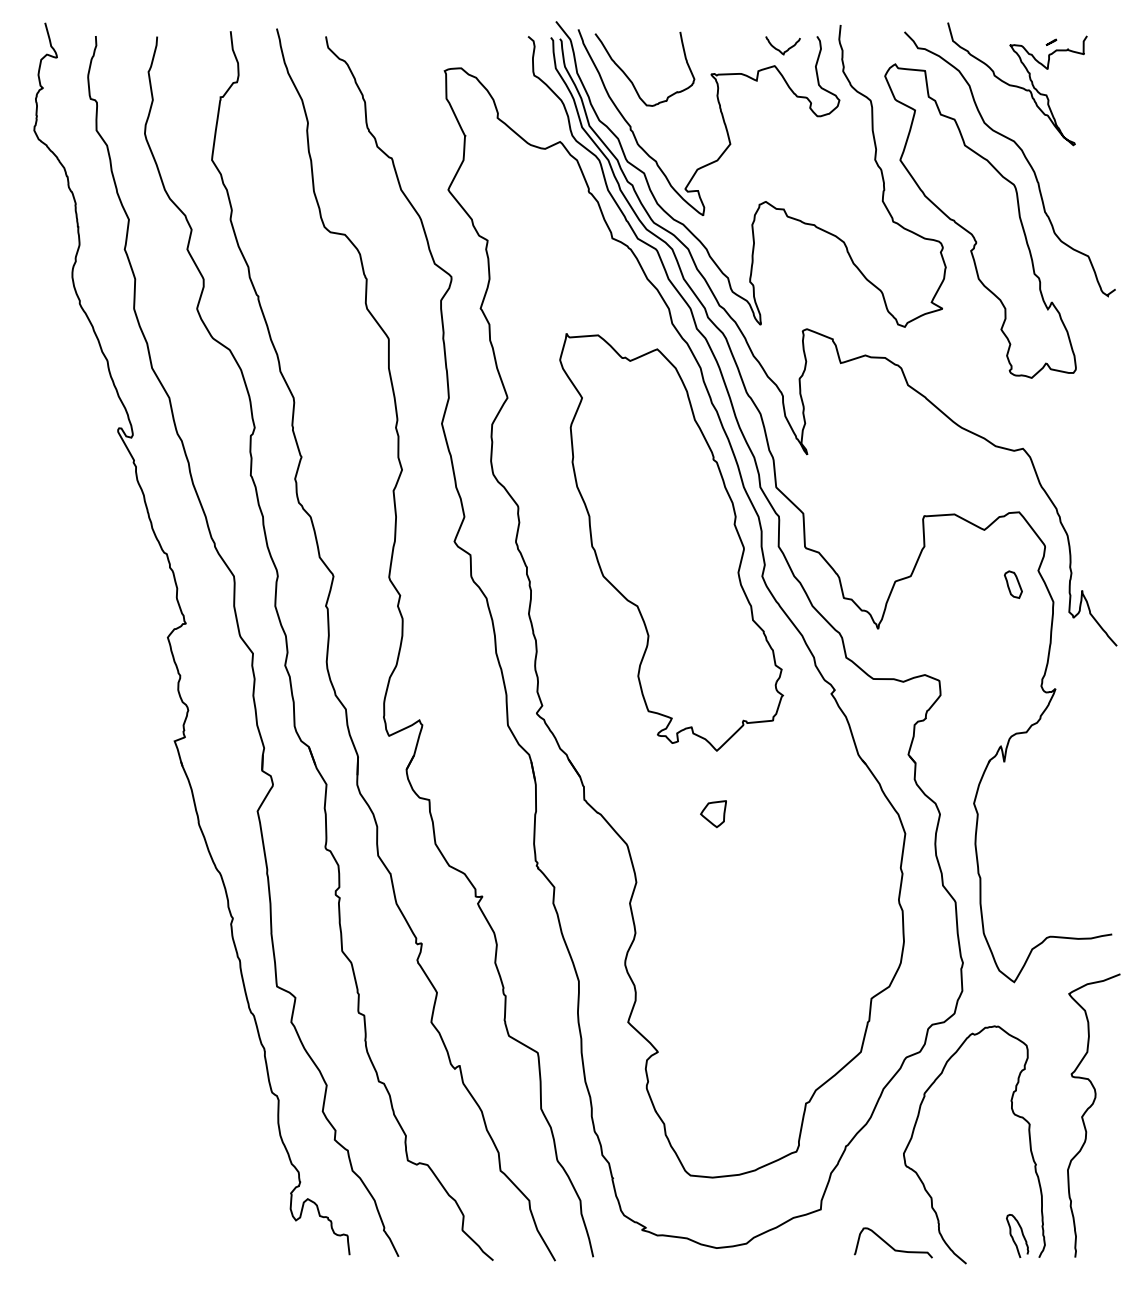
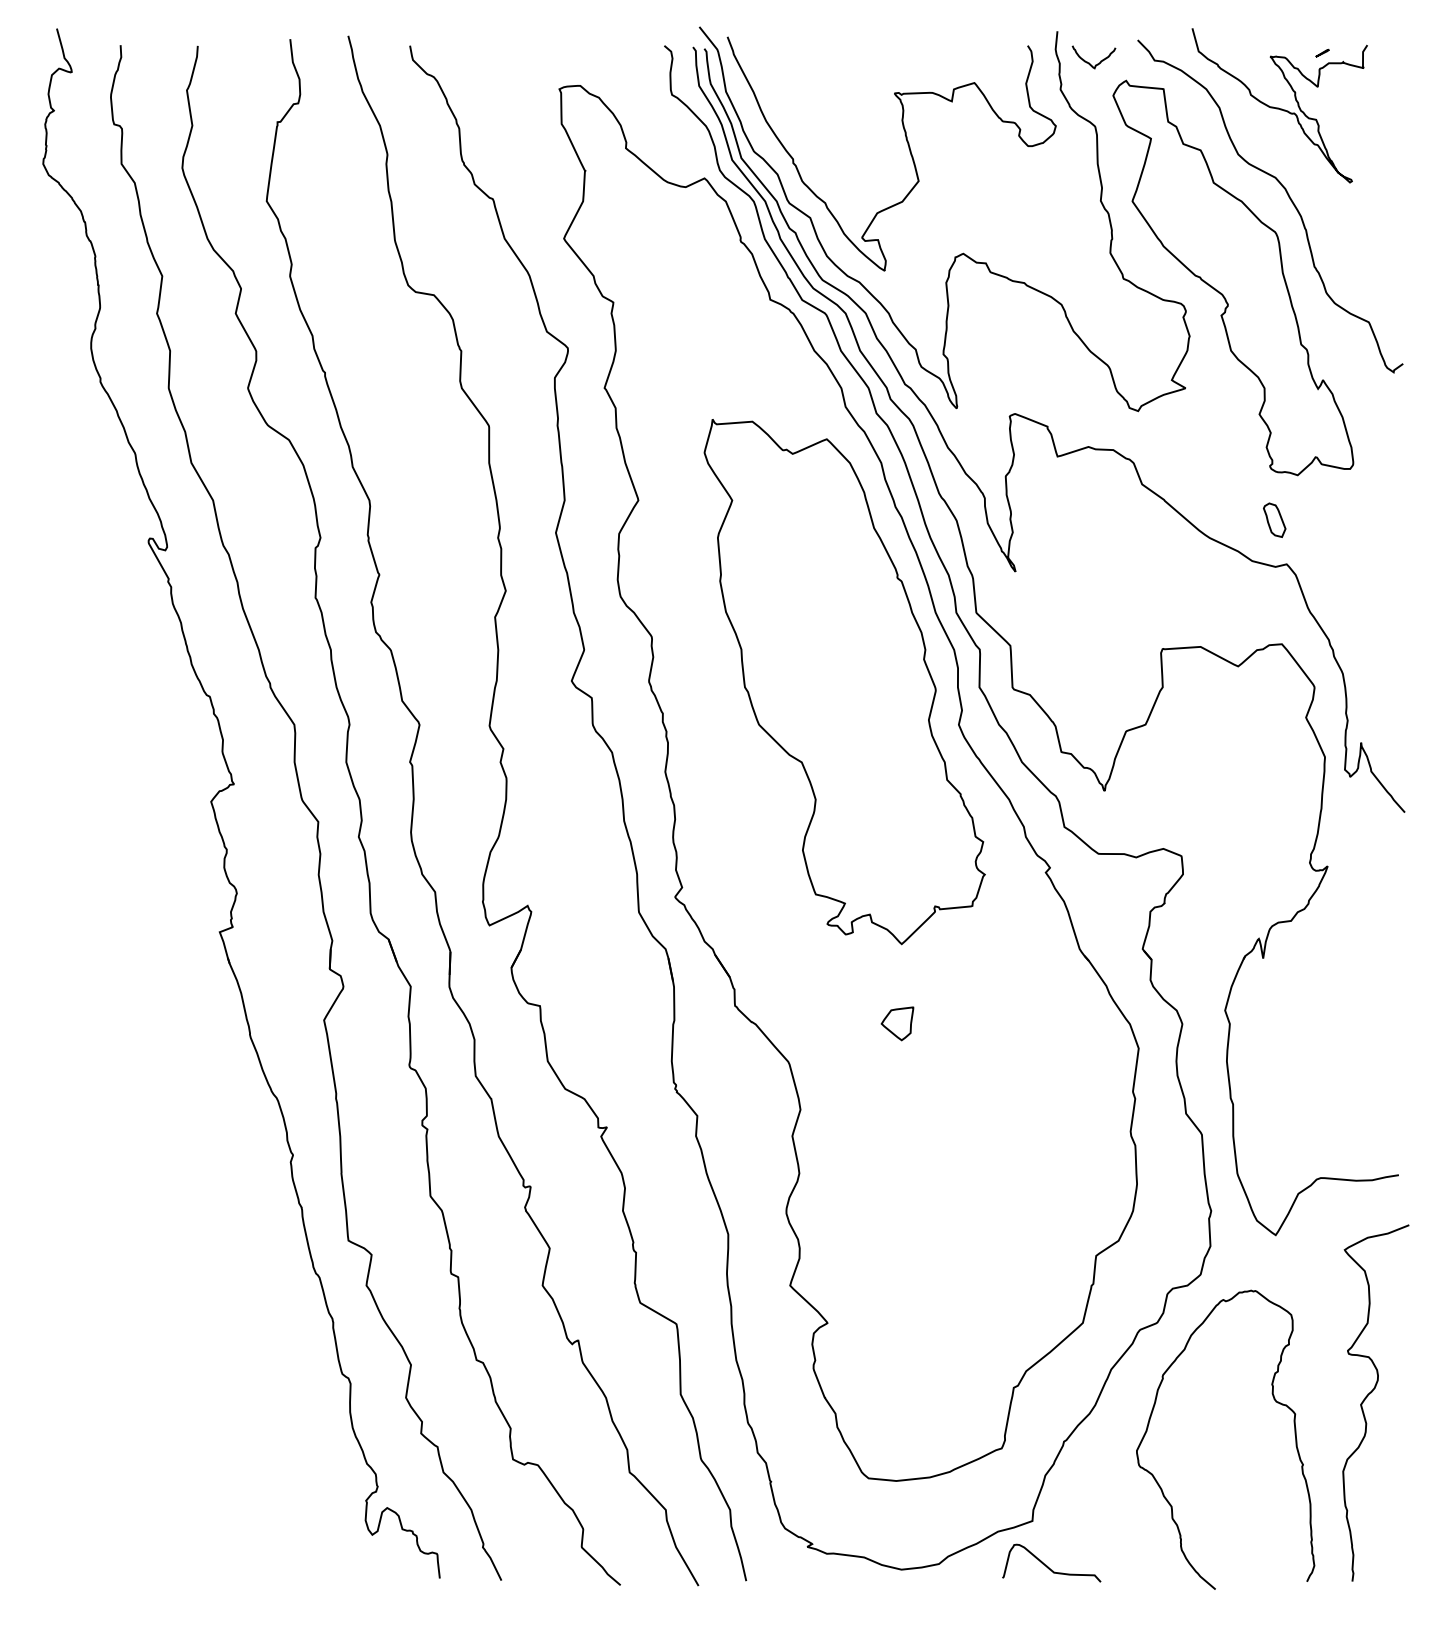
curve: (779, 49) -> (1089, 62), moved
curve: (631, 80) -> (794, 101), removed
part: (1013, 584) -> (1274, 519), moved
curve: (1013, 1237) -> (1274, 1556), removed
curve: (890, 1244) -> (1047, 1565), moved

